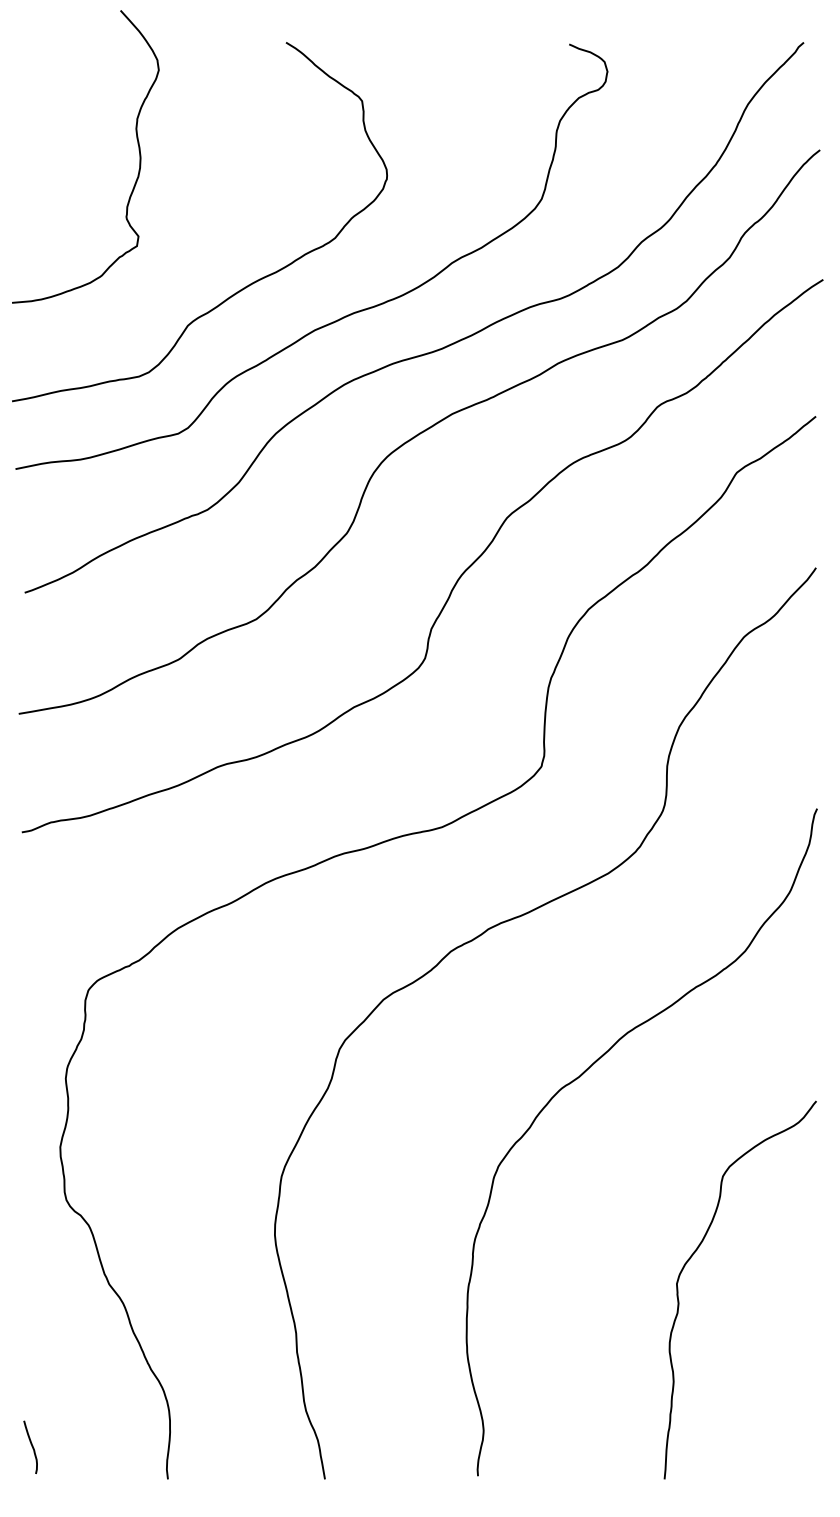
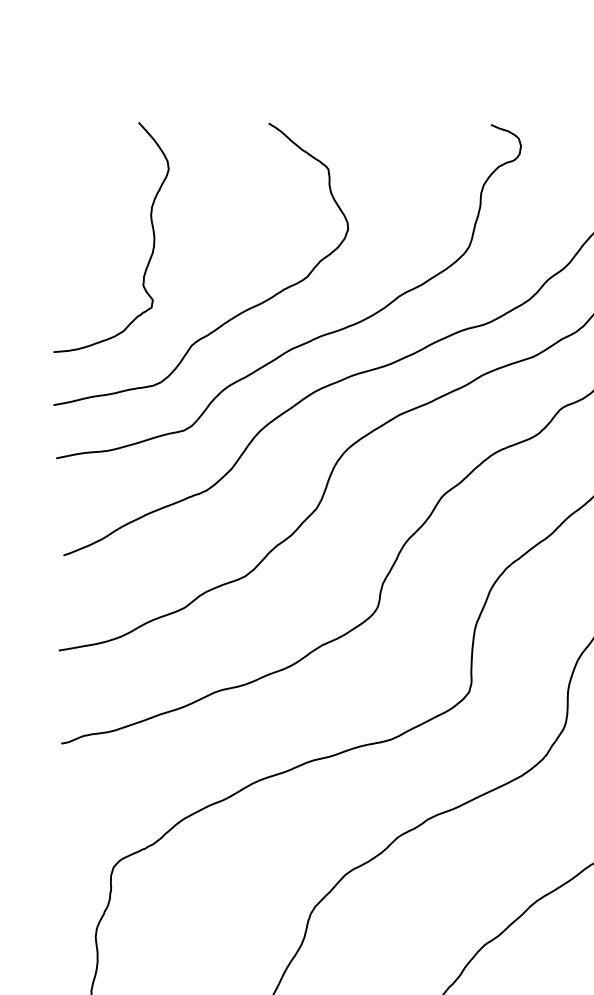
curve: (138, 150) -> (152, 232), moved

